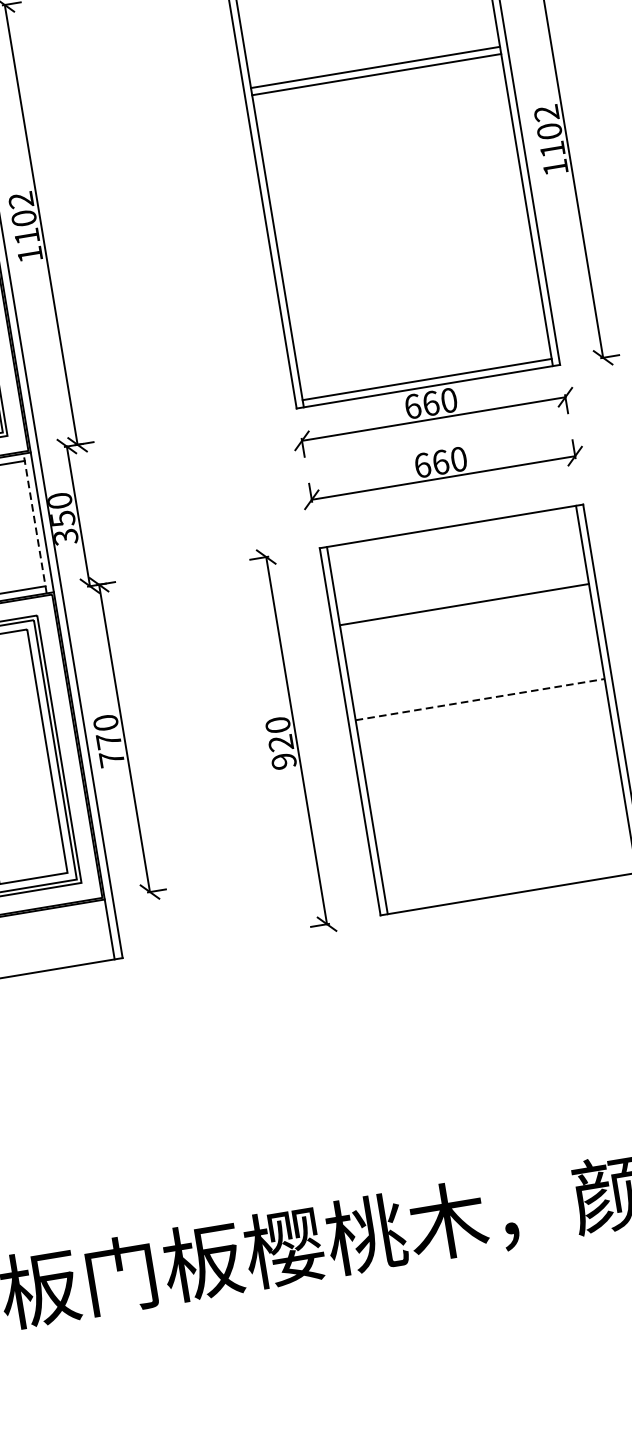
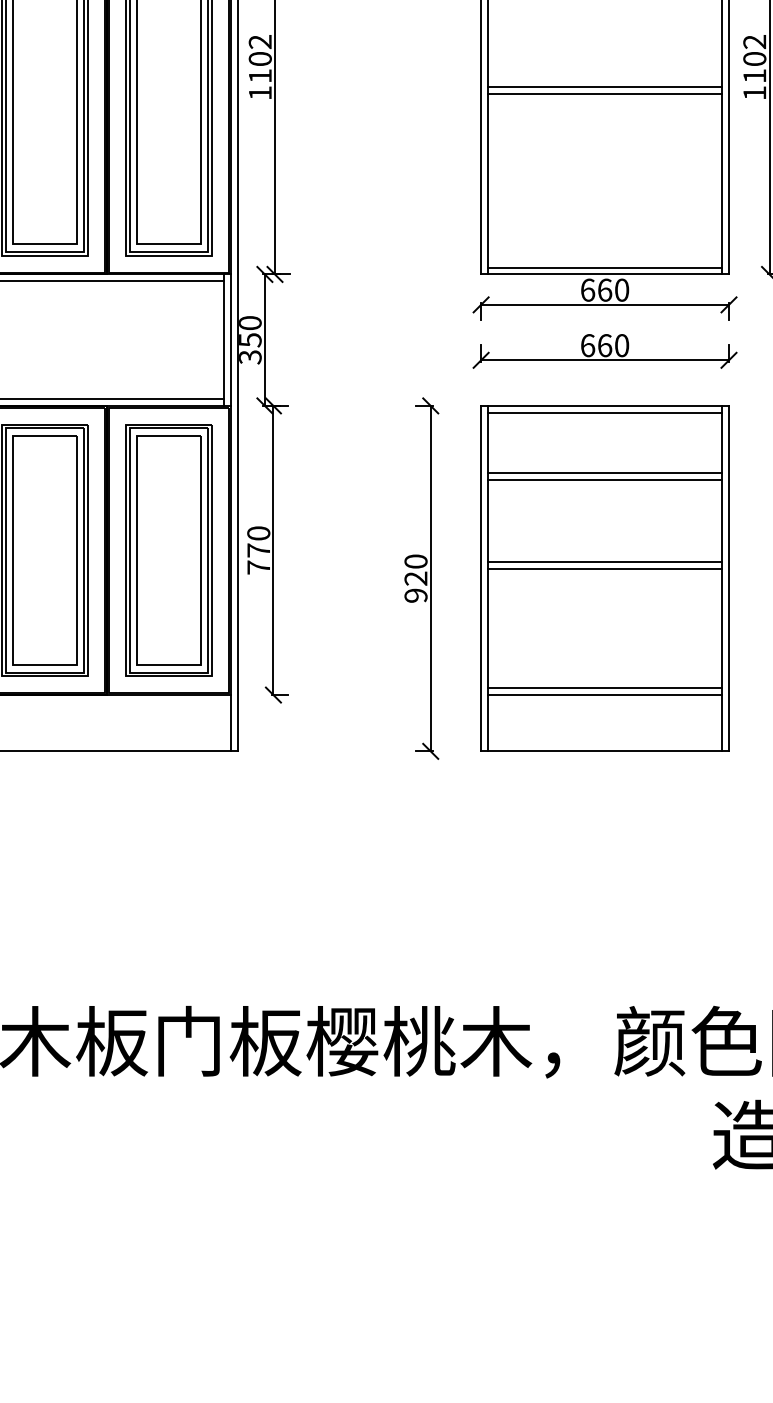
line: (394, 188) -> (604, 87), added
line: (396, 195) -> (604, 94), added
line: (35, 523) -> (224, 340), dashed -> solid
line: (452, 533) -> (604, 412), added
line: (462, 597) -> (604, 472), added
line: (478, 692) -> (604, 562), added
line: (480, 699) -> (605, 568), dashed -> solid
line: (500, 826) -> (604, 688), added
line: (501, 834) -> (604, 695), added

